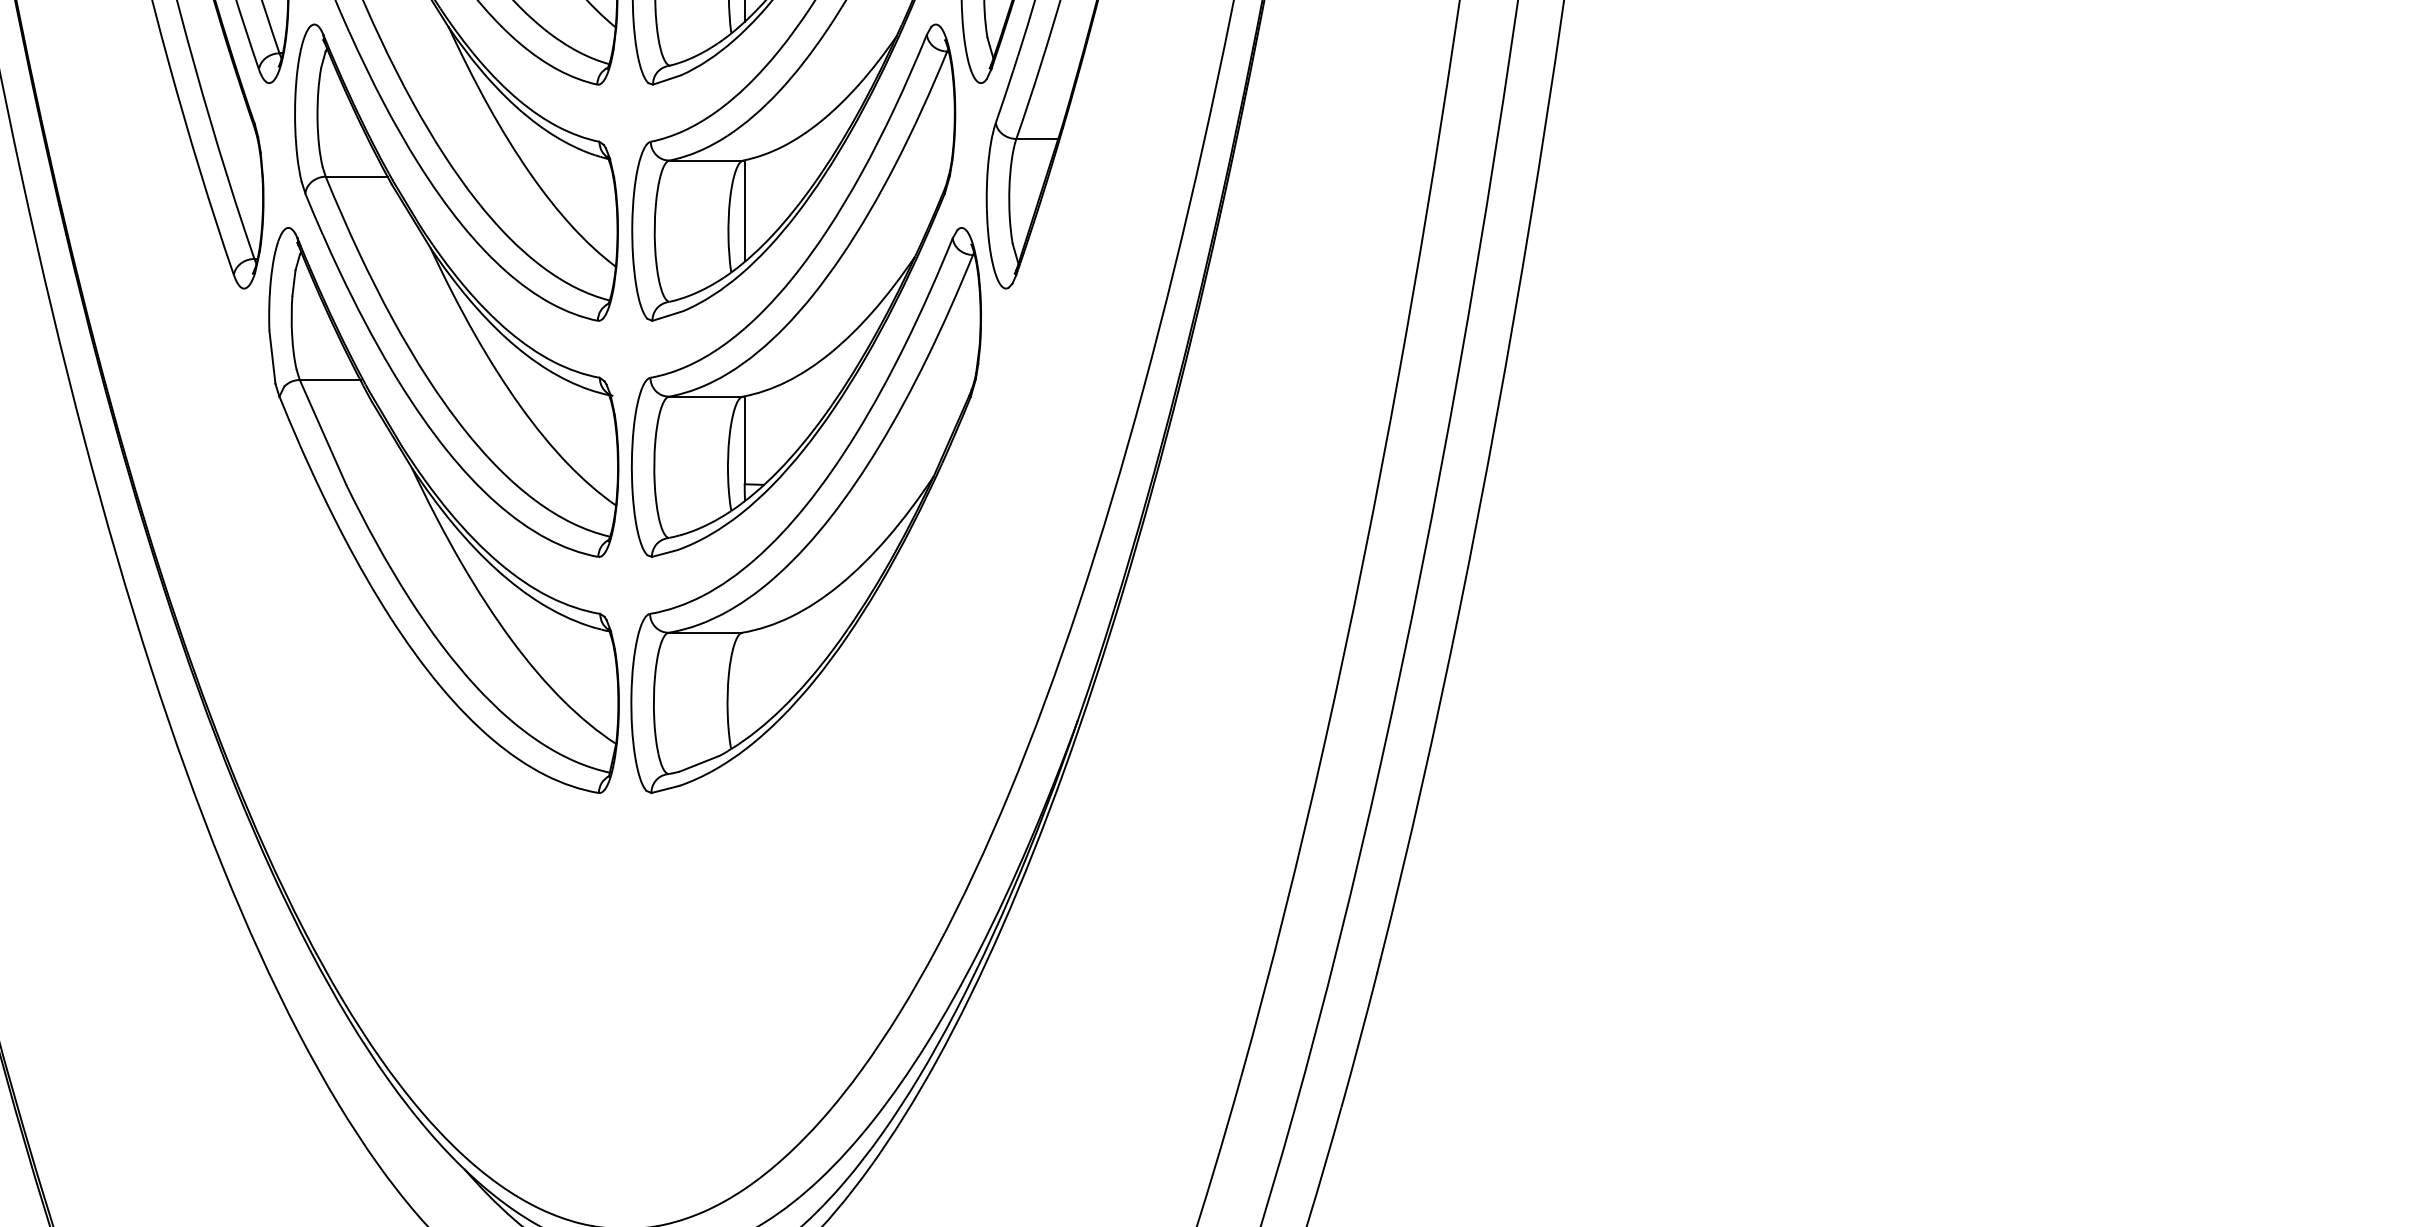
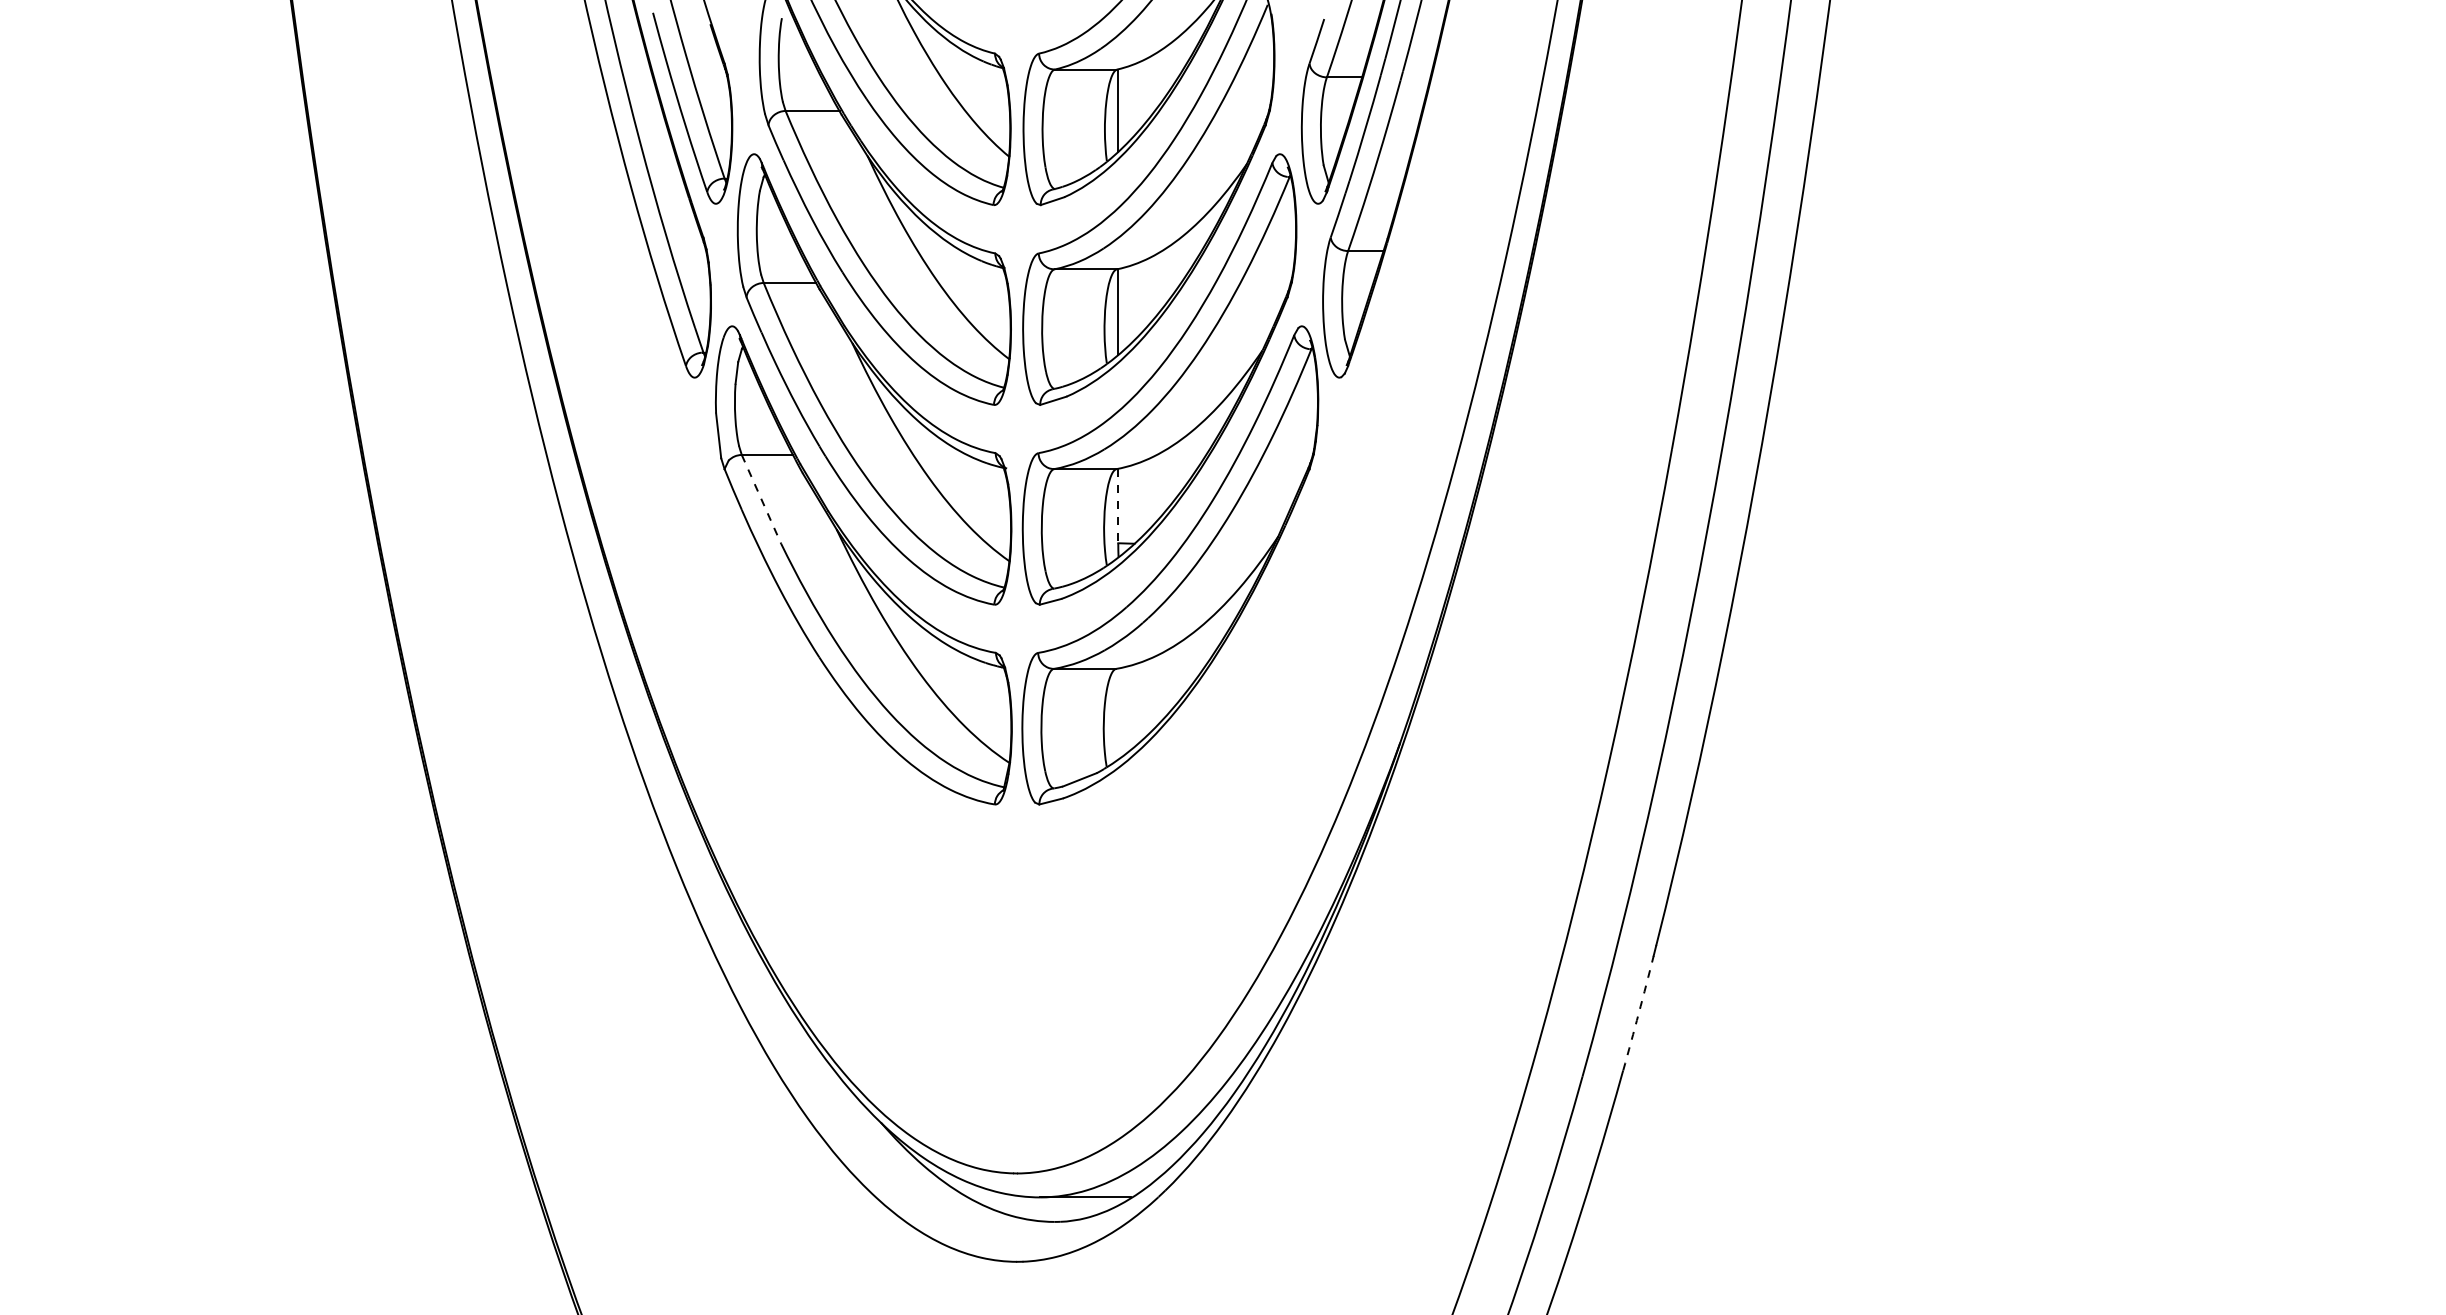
line: (323, 432) -> (761, 499), solid -> dashed
line: (744, 440) -> (1118, 506), solid -> dashed
arc: (1359, 1040) -> (1638, 1013), solid -> dashed

